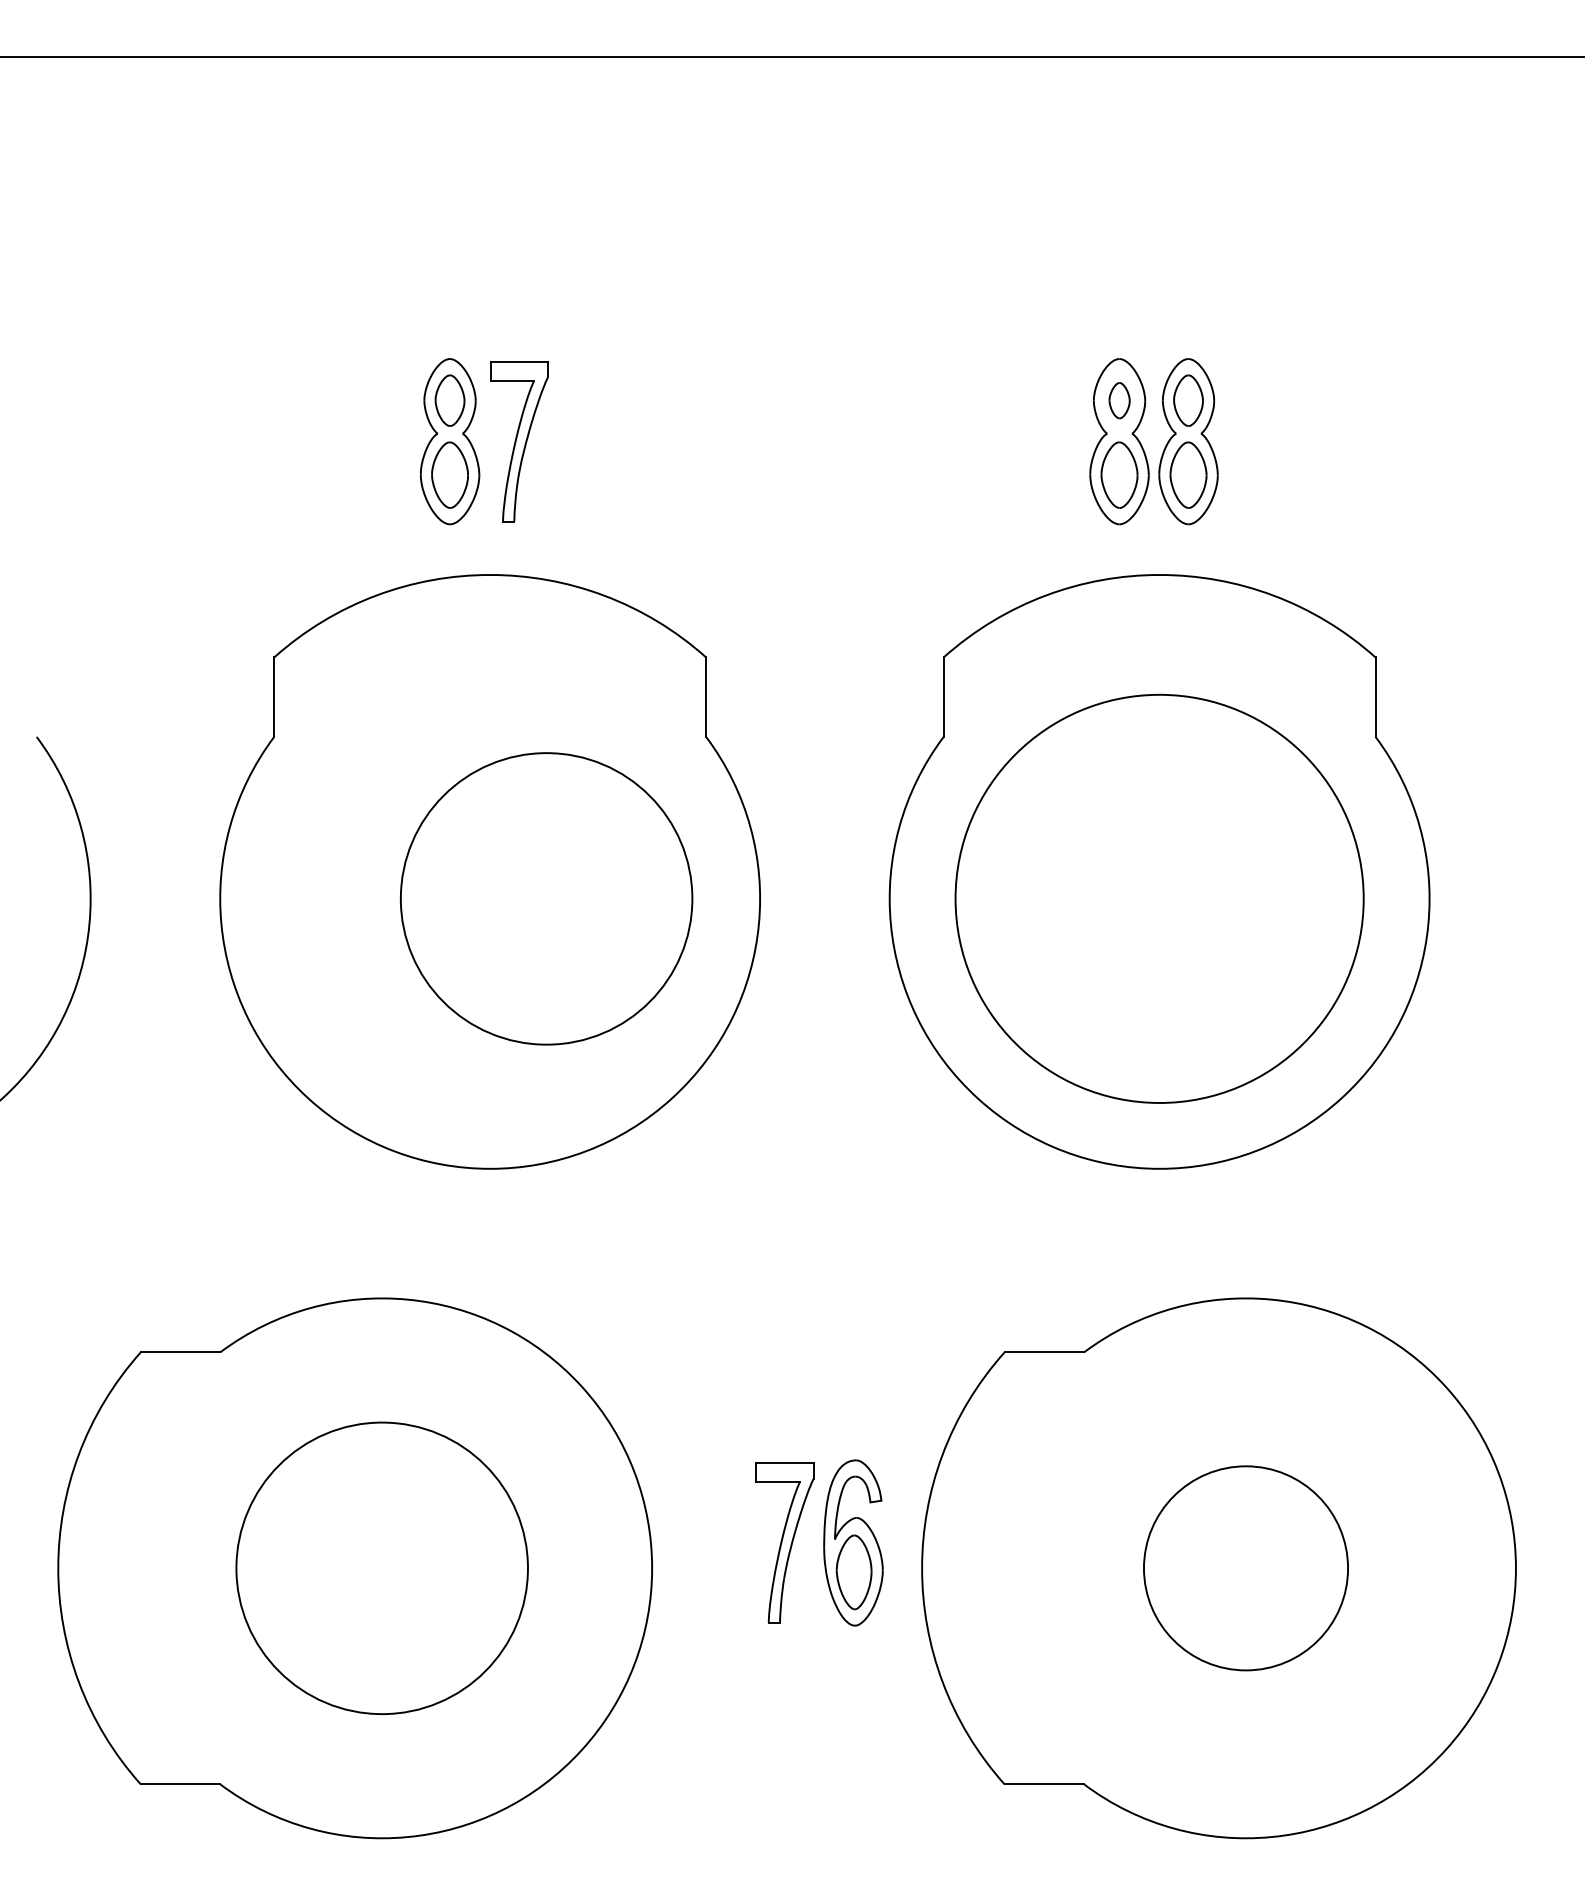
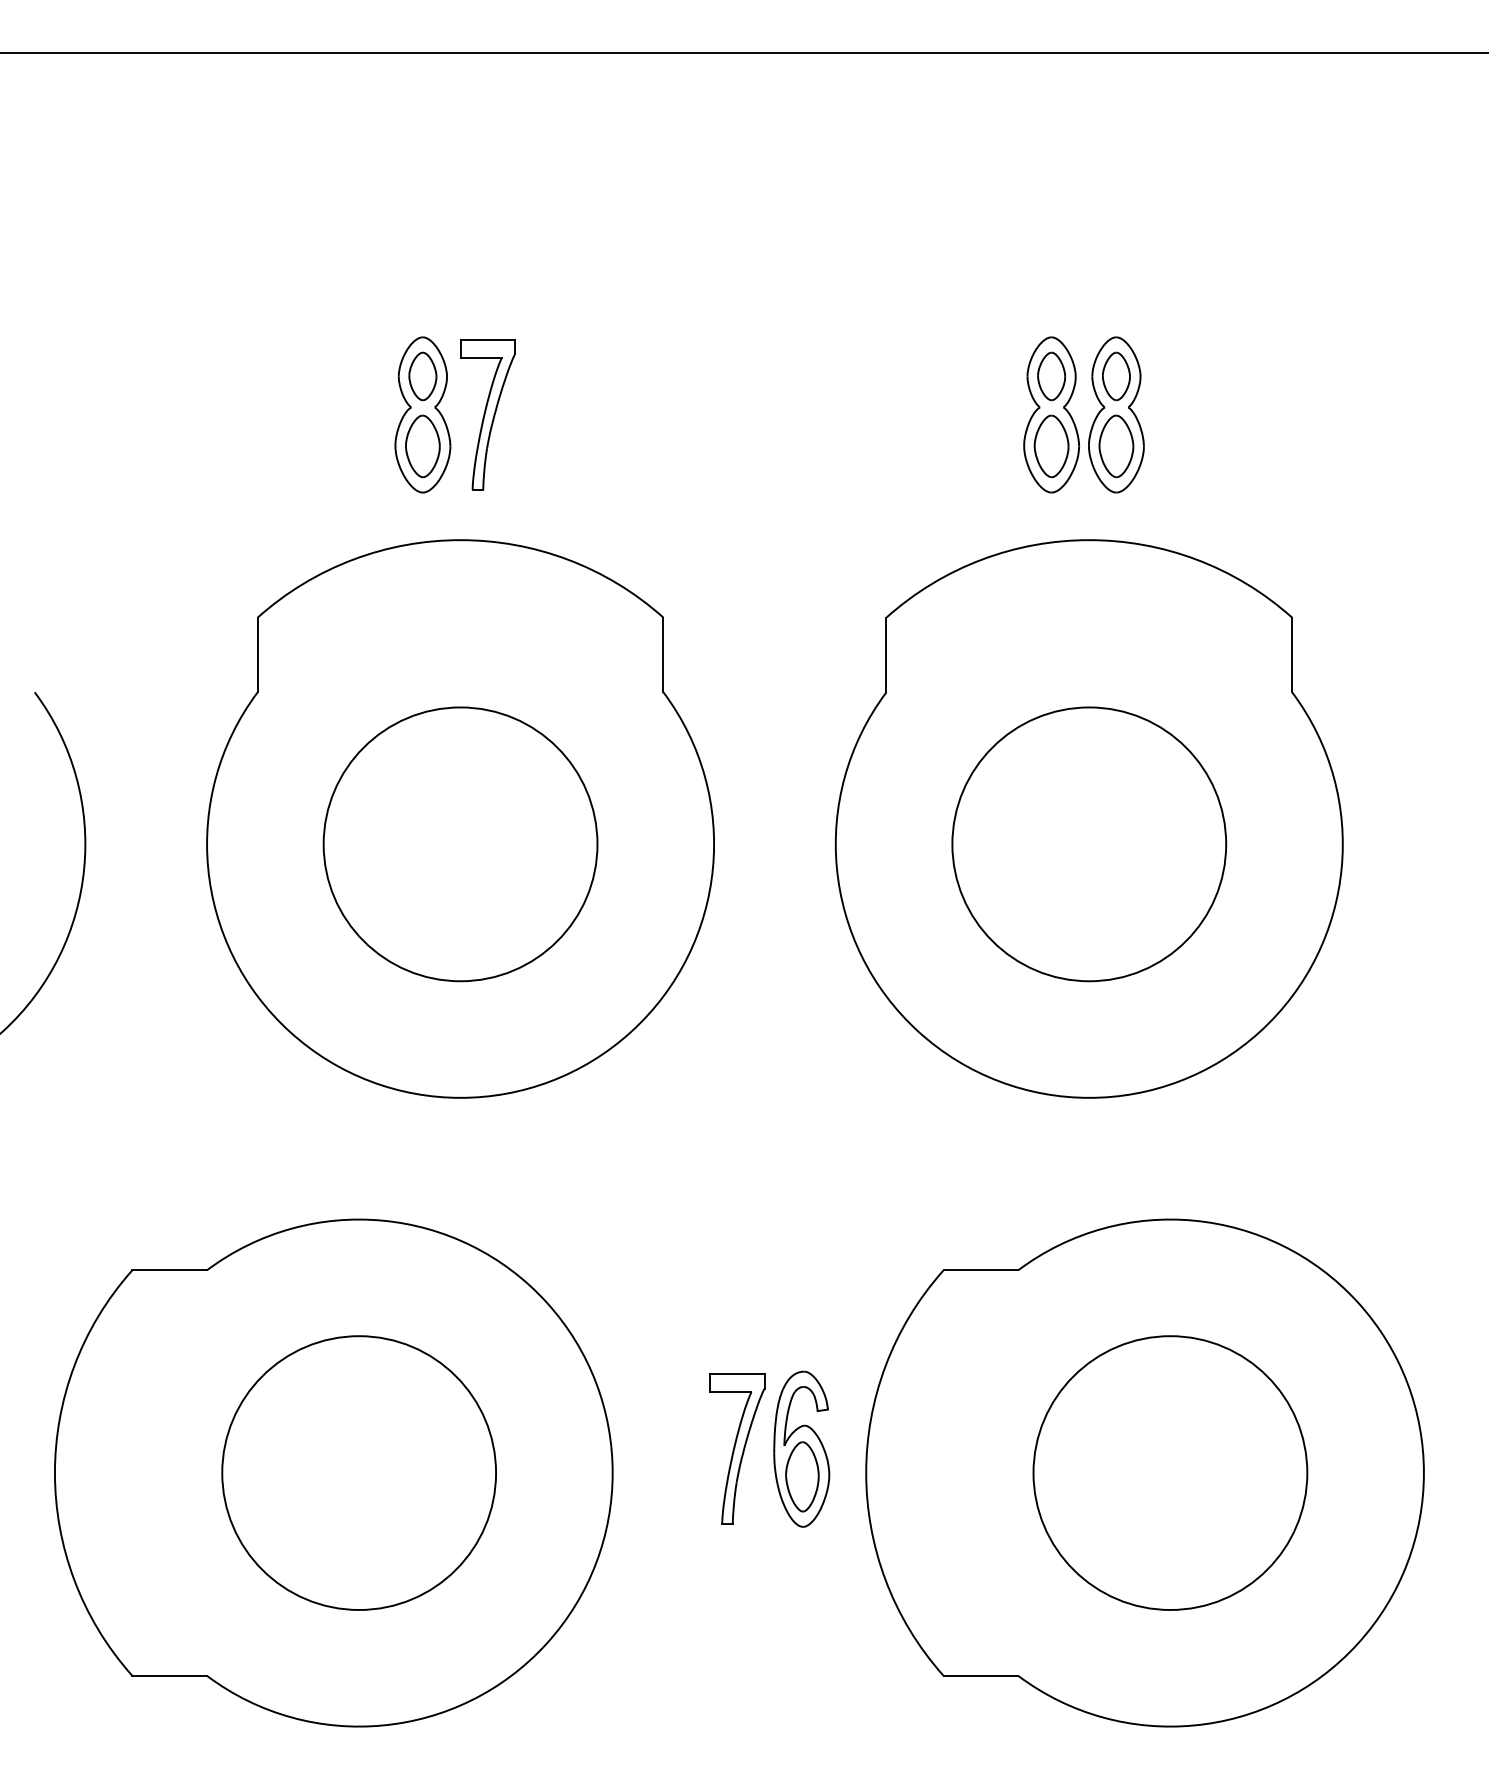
part: (1119, 400) -> (1051, 376), size x1.43
circle: (546, 899) -> (460, 844), moved
circle: (1159, 899) -> (1089, 844), size x0.71
circle: (1246, 1567) -> (1170, 1472), size x1.43

